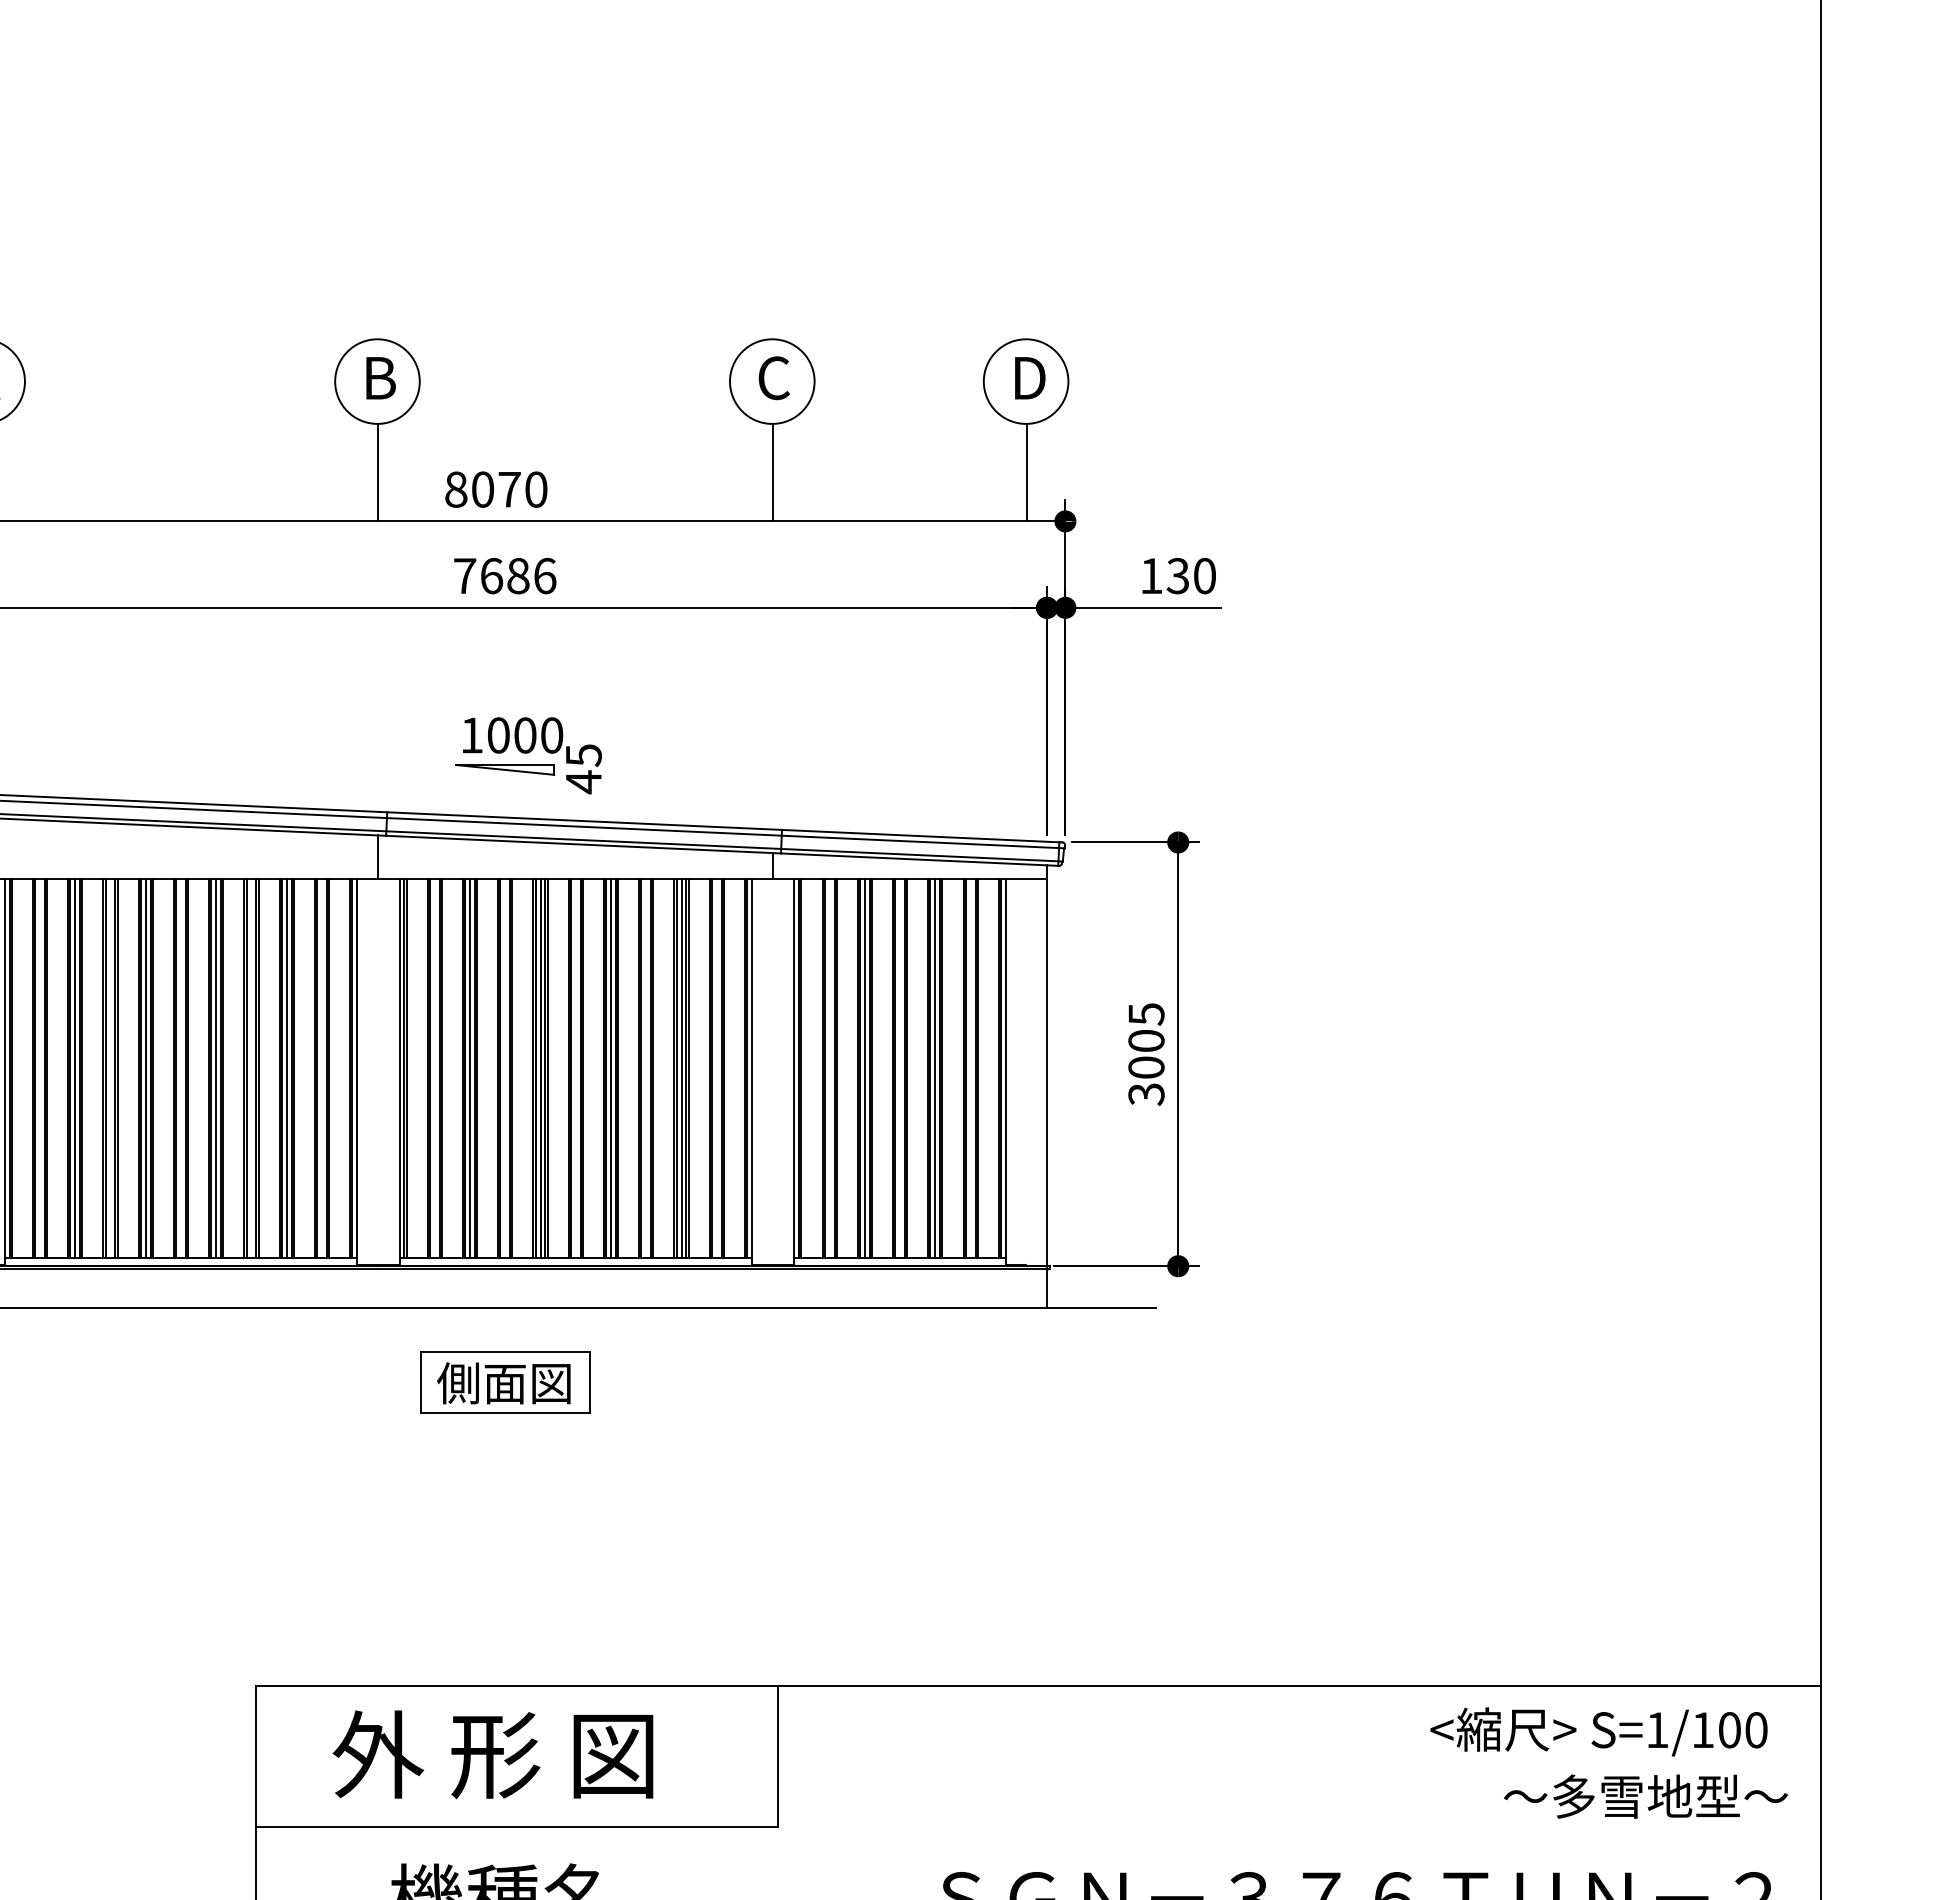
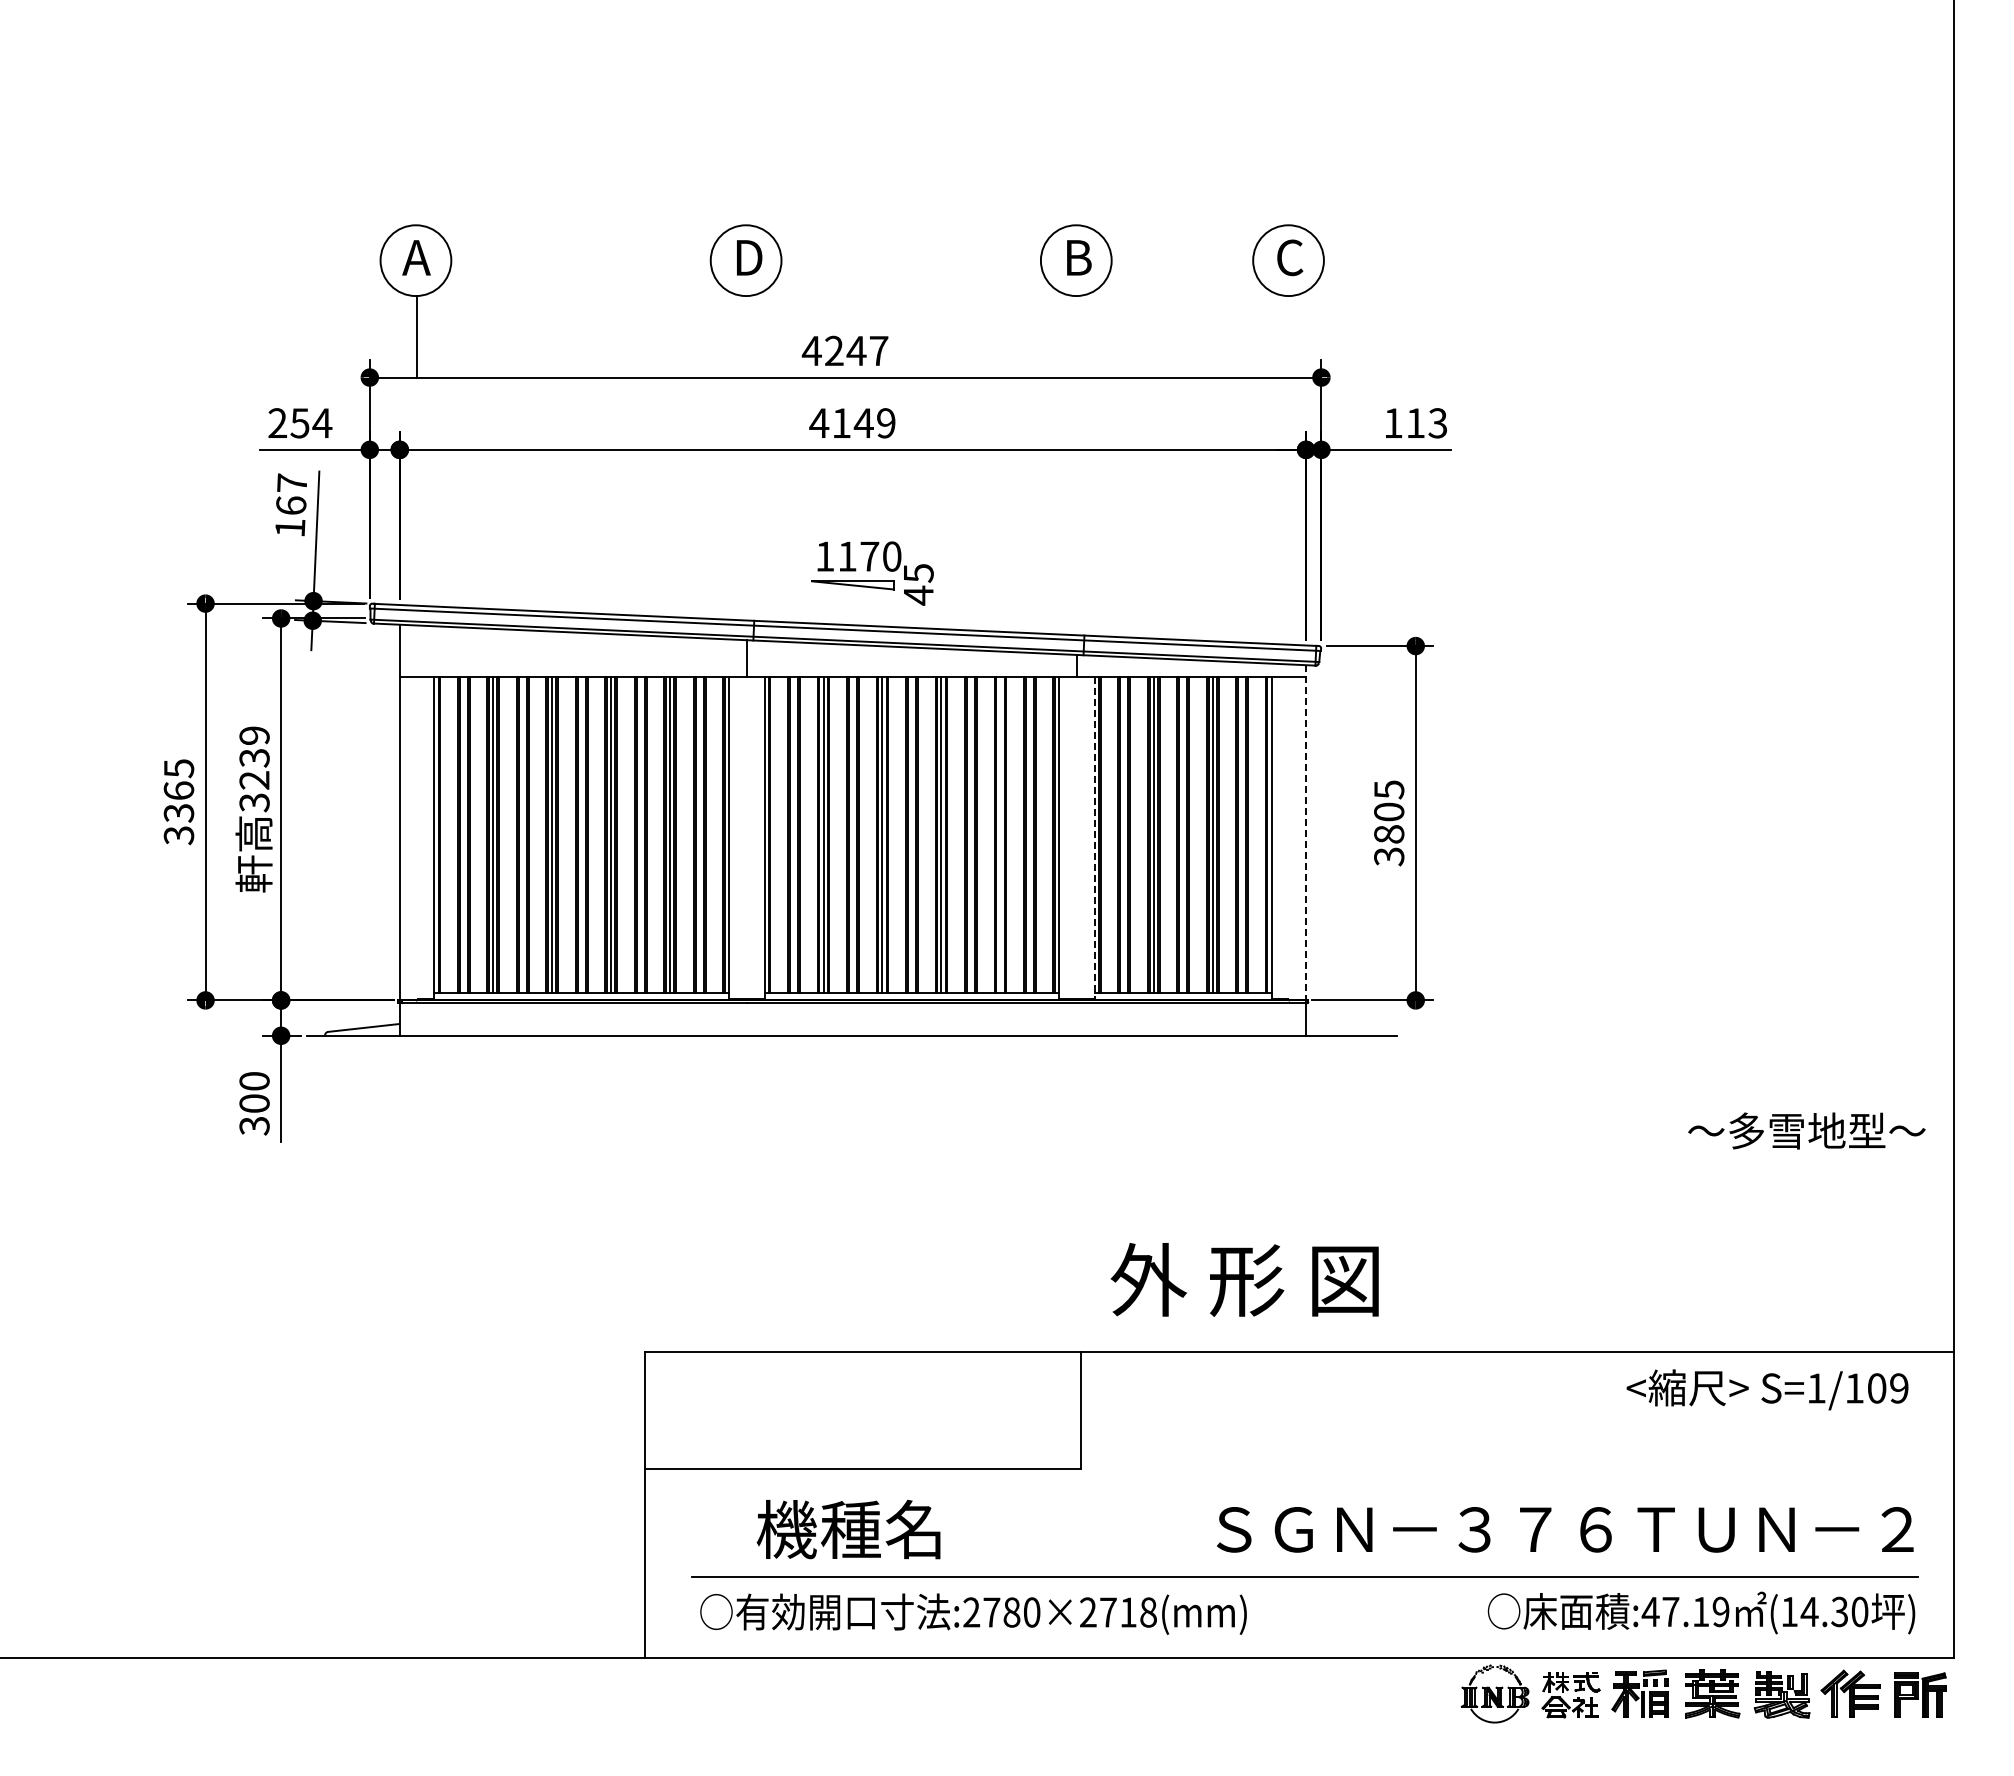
text: (383, 377) -> (751, 257), B -> D
text: (774, 377) -> (1078, 257), C -> B
text: (1028, 377) -> (1290, 257), D -> C
line: (377, 472) -> (746, 336), removed
line: (773, 472) -> (1077, 336), removed
line: (1027, 472) -> (1289, 336), removed
text: (495, 489) -> (844, 350), 8070 -> 4247
text: (504, 576) -> (852, 423), 7686 -> 4149
text: (1191, 576) -> (1426, 423), 130 -> 113
text: (511, 735) -> (858, 556), 1000 -> 1170
line: (1047, 1065) -> (1306, 832), solid -> dashed
line: (681, 1067) -> (1000, 834), removed
text: (1146, 1067) -> (1389, 834), 3005 -> 3805
line: (794, 1072) -> (1094, 838), solid -> dashed
part: (504, 1382) -> (852, 1097), removed
text: (1756, 1730) -> (1899, 1388), S=1/100 -> S=1/109
text: (492, 1754) -> (1244, 1279), moved
text: (1645, 1796) -> (1806, 1130), moved

